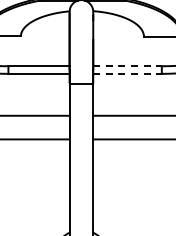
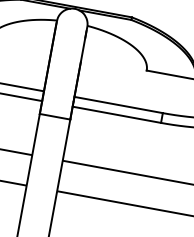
line: (128, 66) -> (119, 105), dashed -> solid
line: (128, 73) -> (118, 114), dashed -> solid

